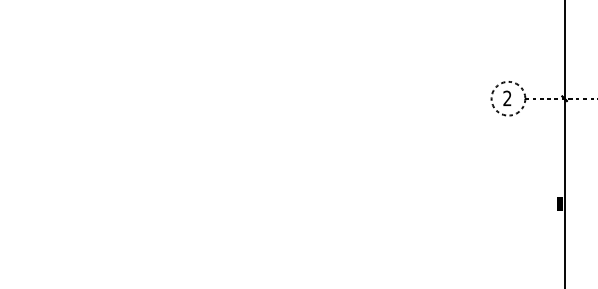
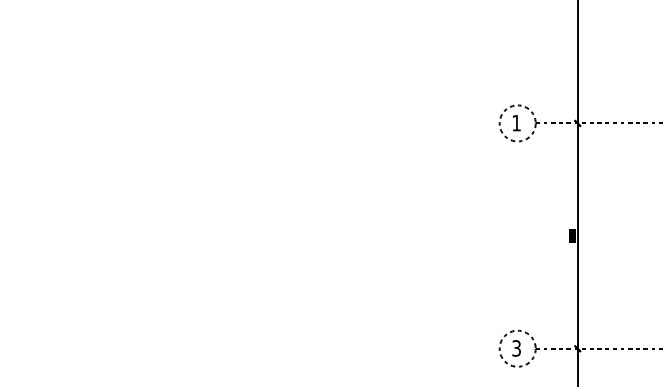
text: (507, 97) -> (516, 122), 2 -> 1

